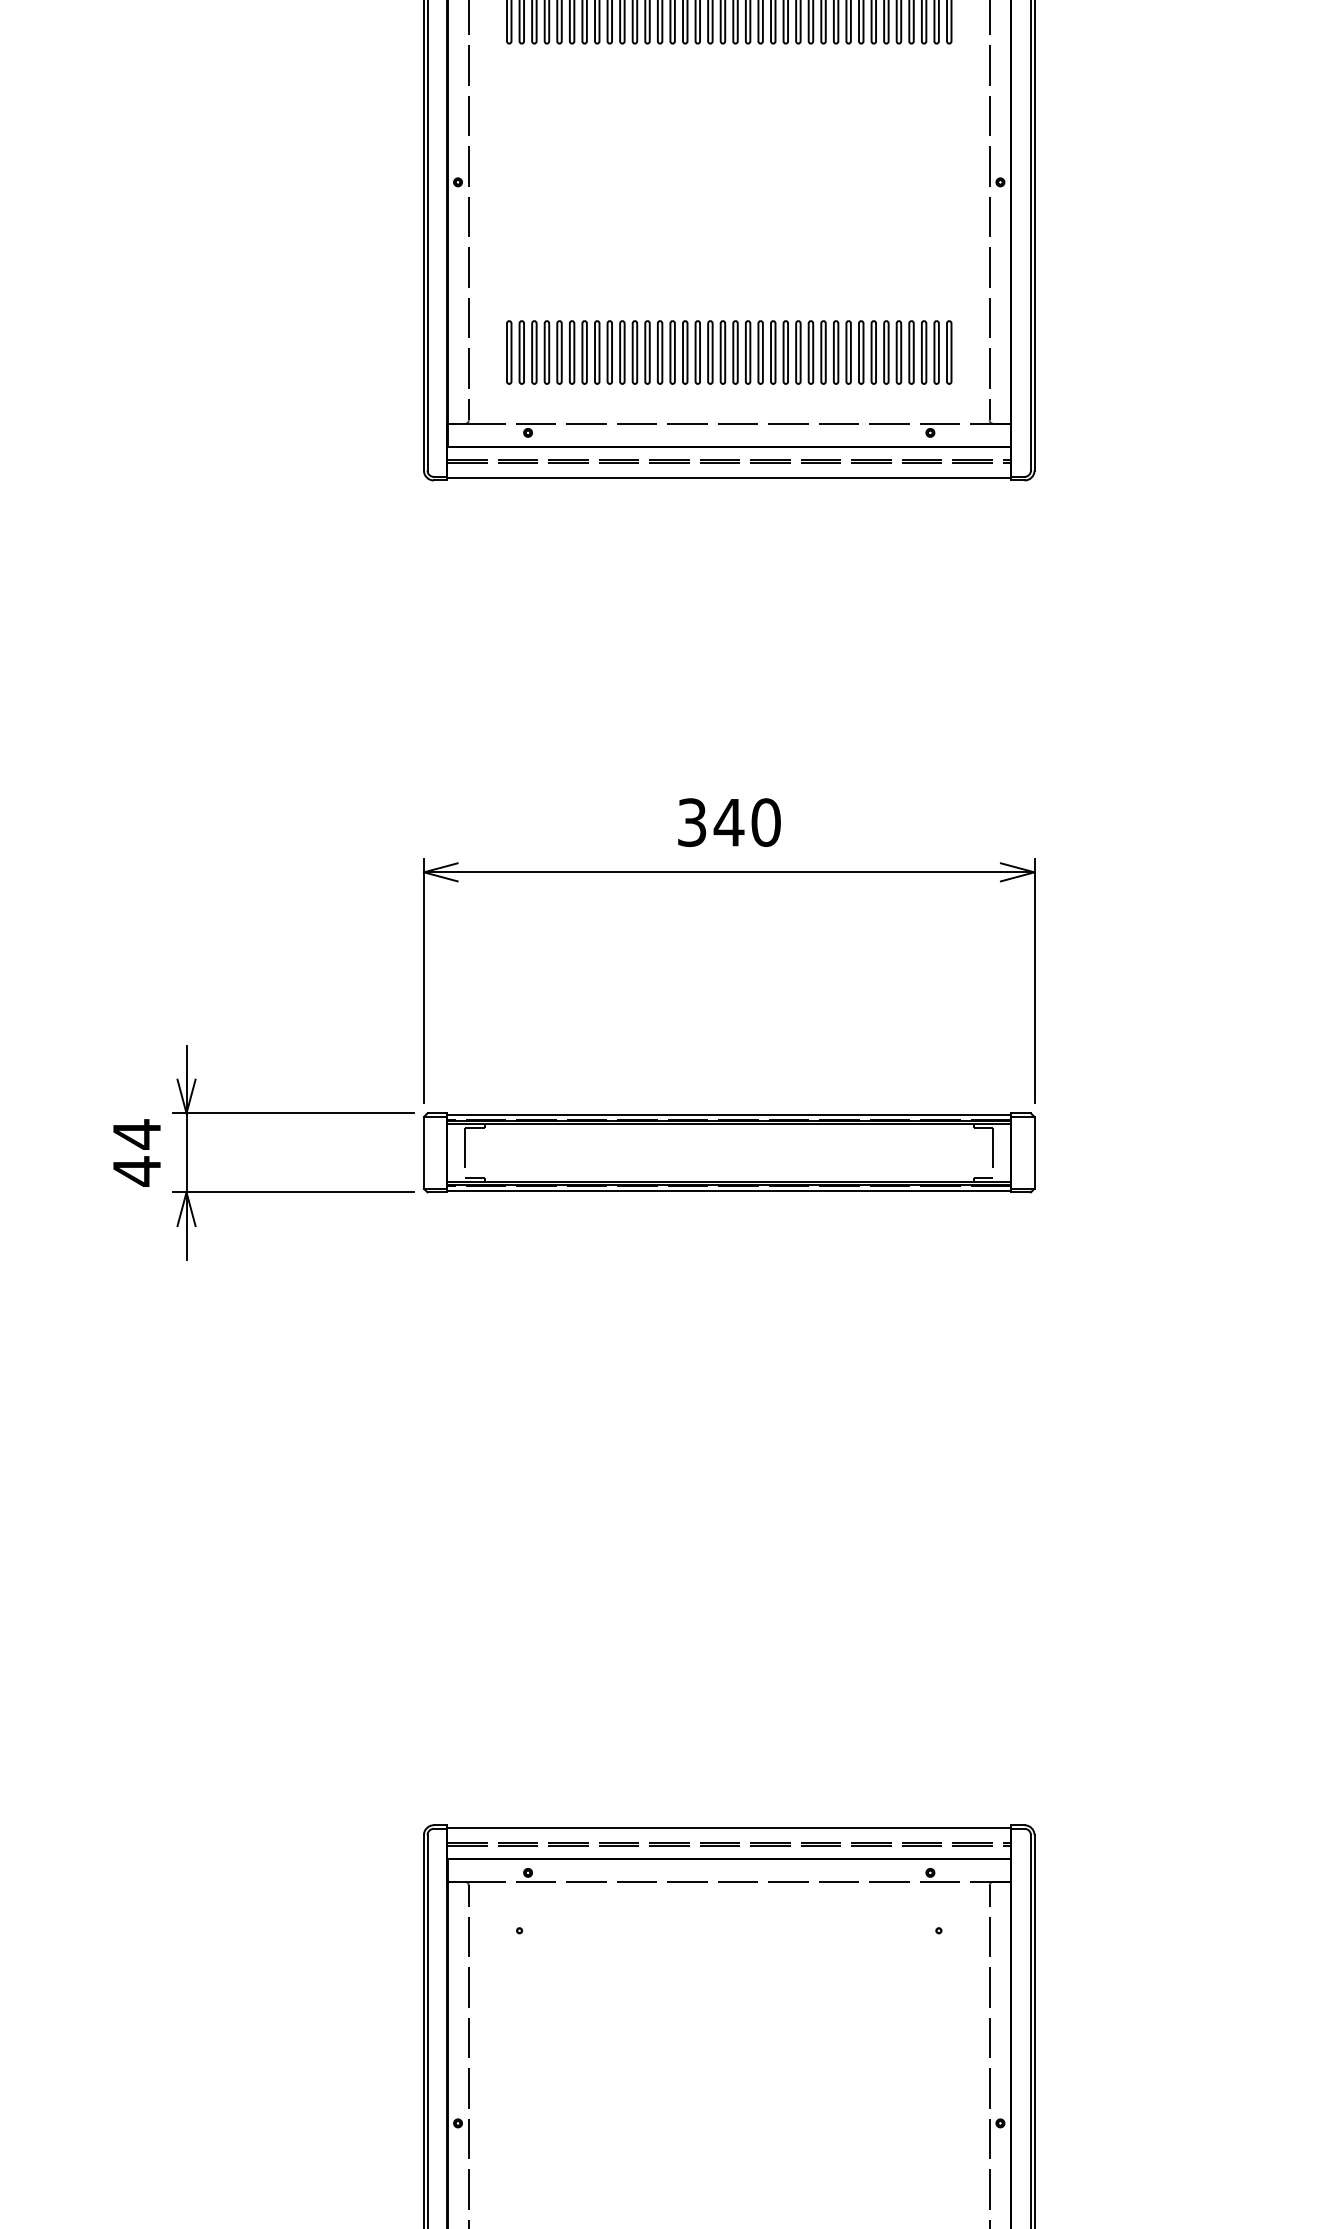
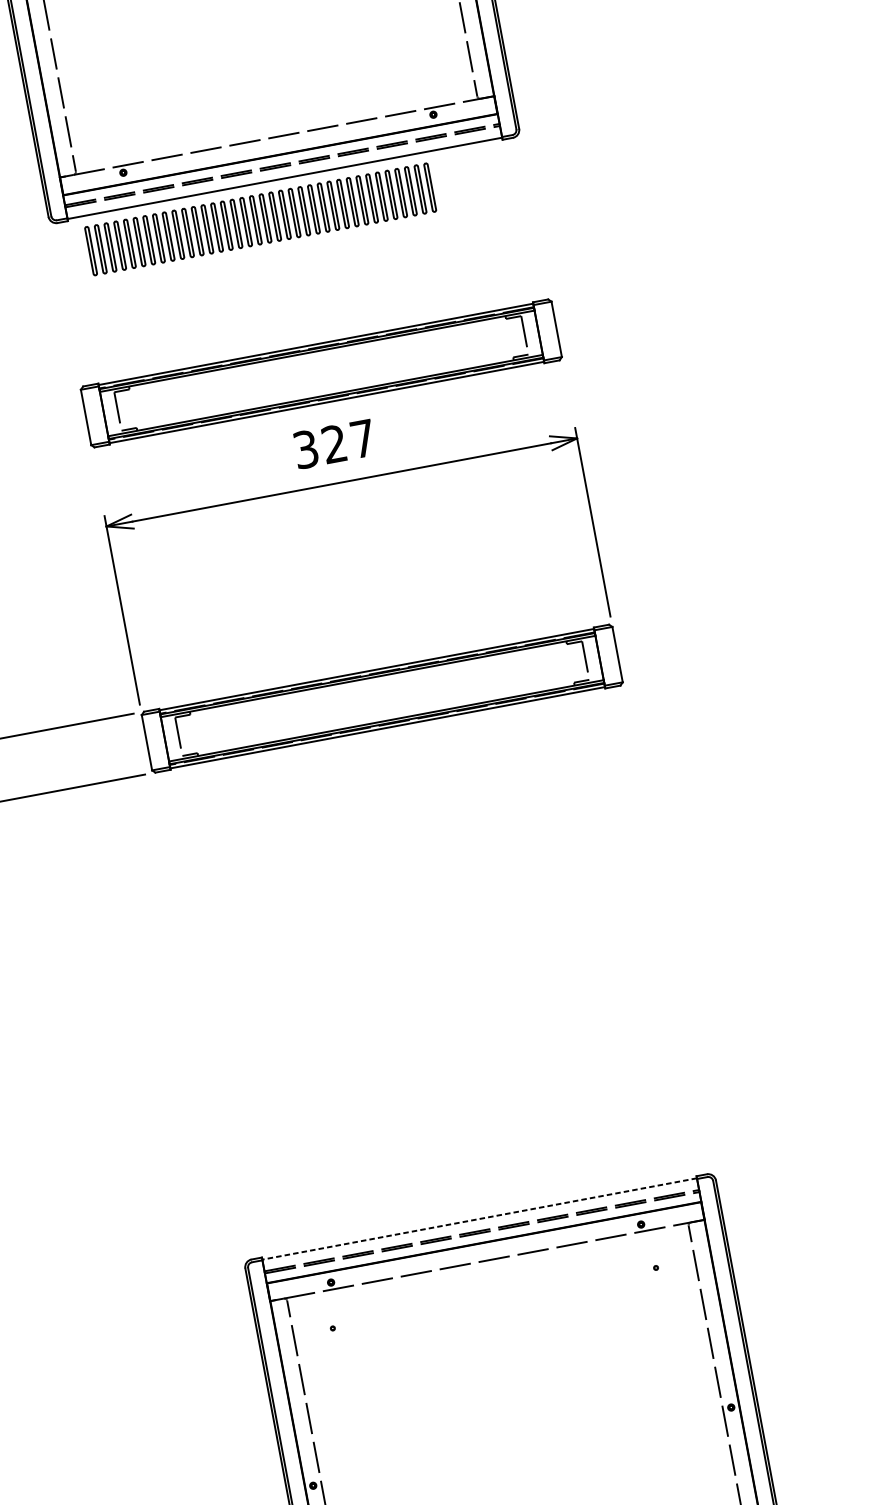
part: (729, 352) -> (260, 219), moved
part: (728, 730) -> (320, 373), added
text: (746, 822) -> (347, 441), 340 -> 327
line: (729, 1827) -> (479, 1218), solid -> dashed

